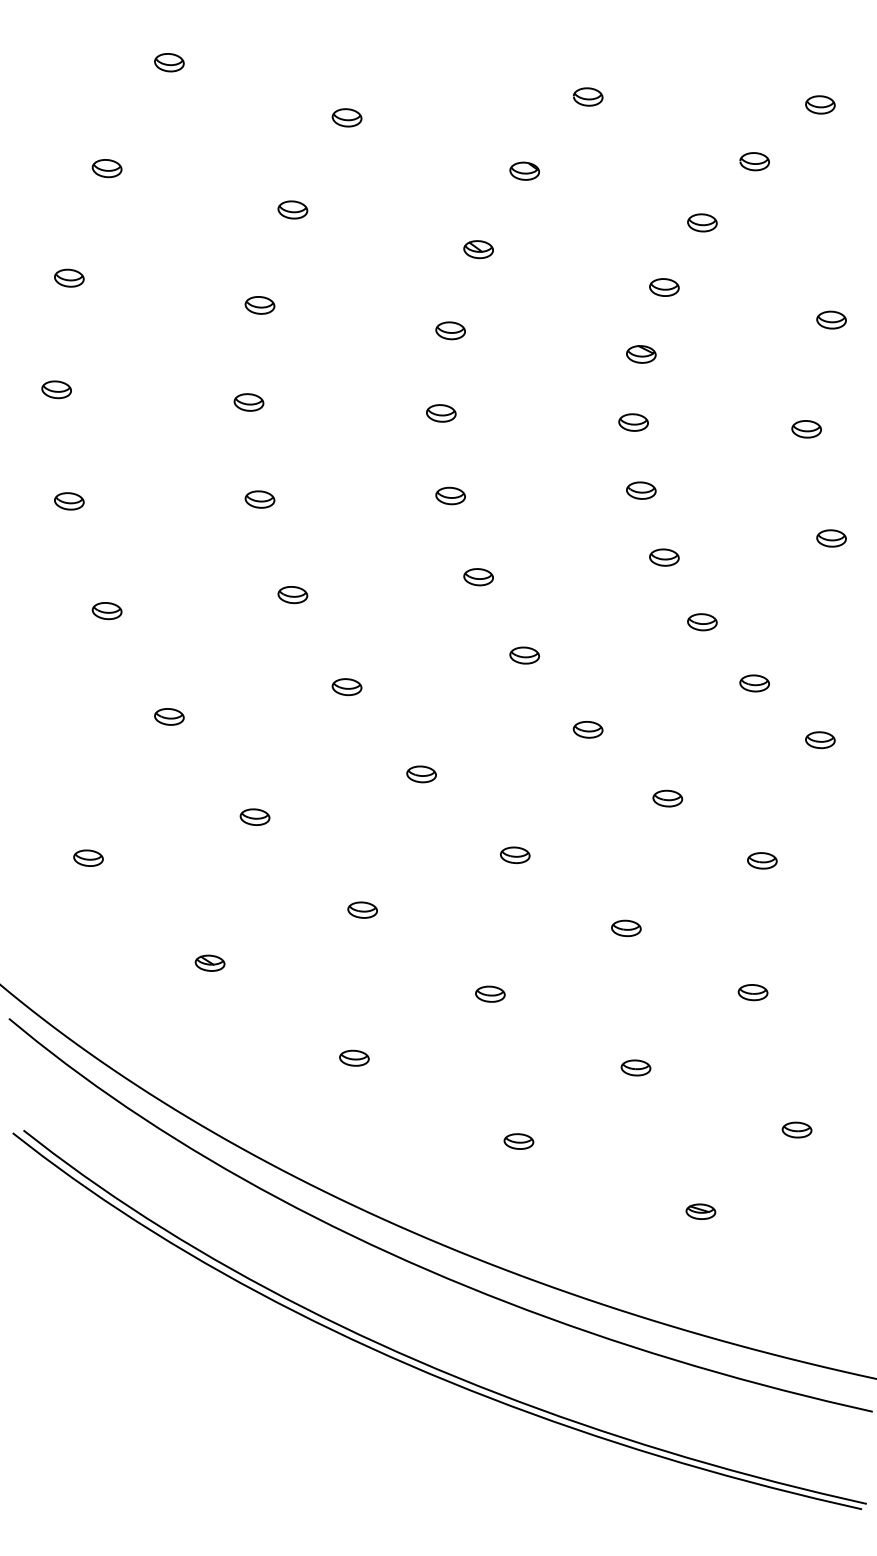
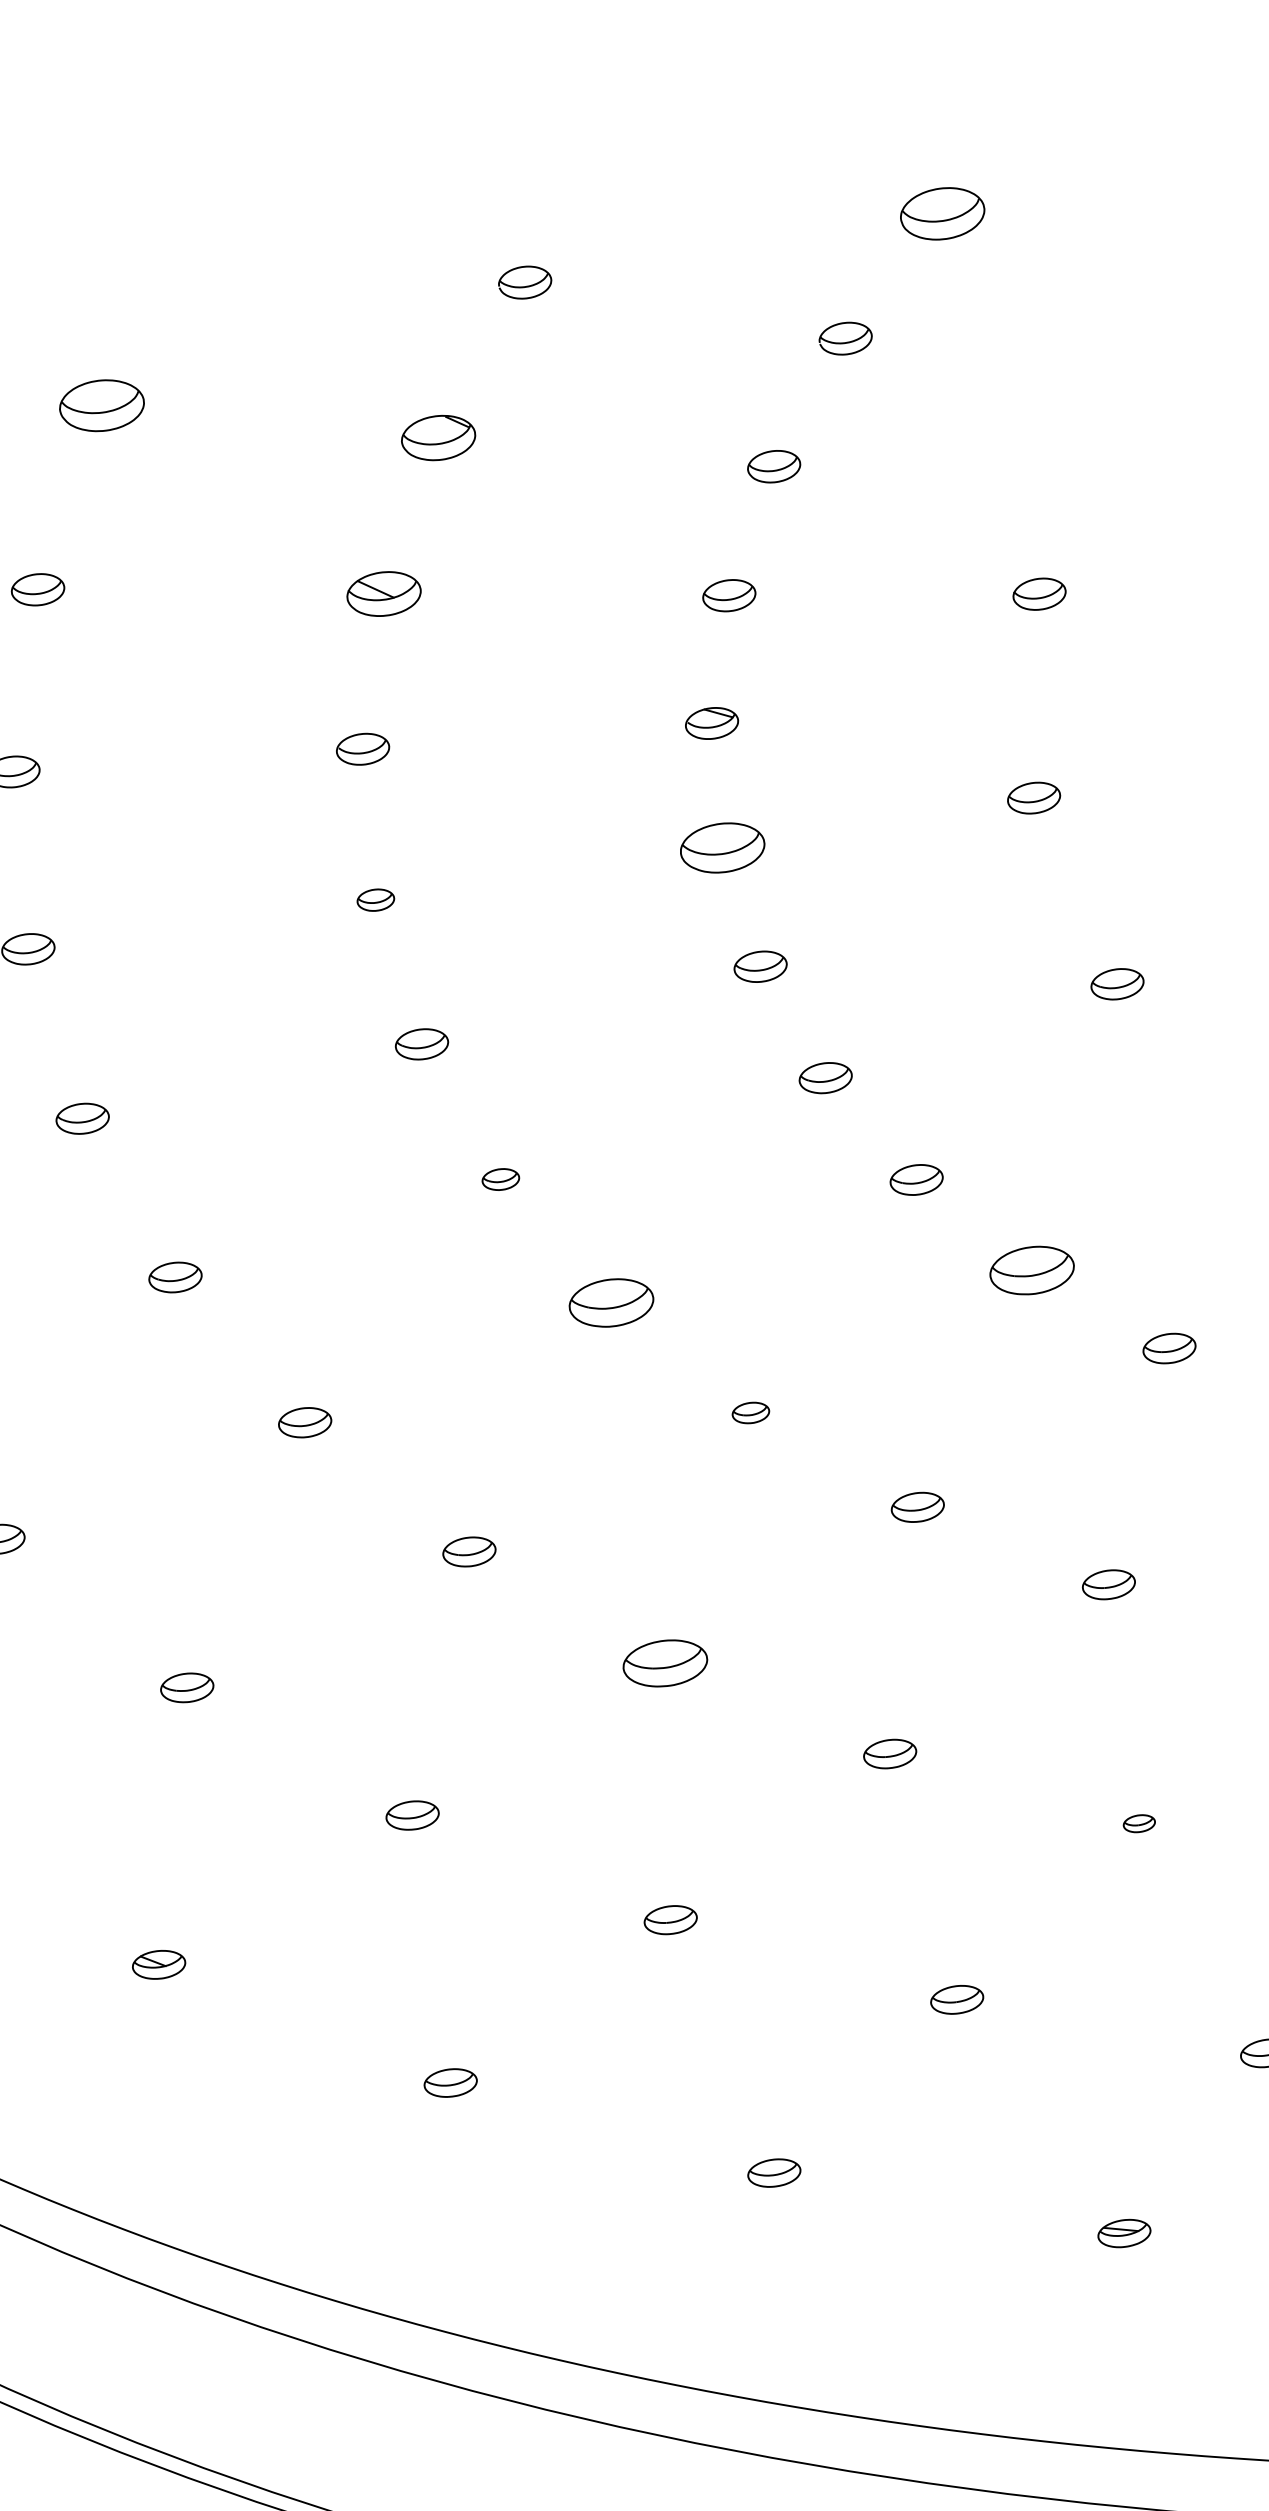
part: (820, 104) -> (942, 213), size x1.6
part: (346, 117) -> (100, 405), size x1.6
part: (524, 170) -> (437, 436), size x1.4
part: (478, 249) -> (383, 594), size x1.4
part: (441, 413) -> (376, 900), size x0.7
part: (633, 422) -> (722, 847), size x1.6
part: (478, 577) -> (500, 1179), size x0.7
part: (524, 655) -> (610, 1302), size x1.6
part: (754, 683) -> (1031, 1270), size x1.6
part: (587, 729) -> (749, 1412), size x0.7
part: (515, 854) -> (665, 1661), size x1.6
part: (752, 992) -> (1138, 1823), size x0.6

